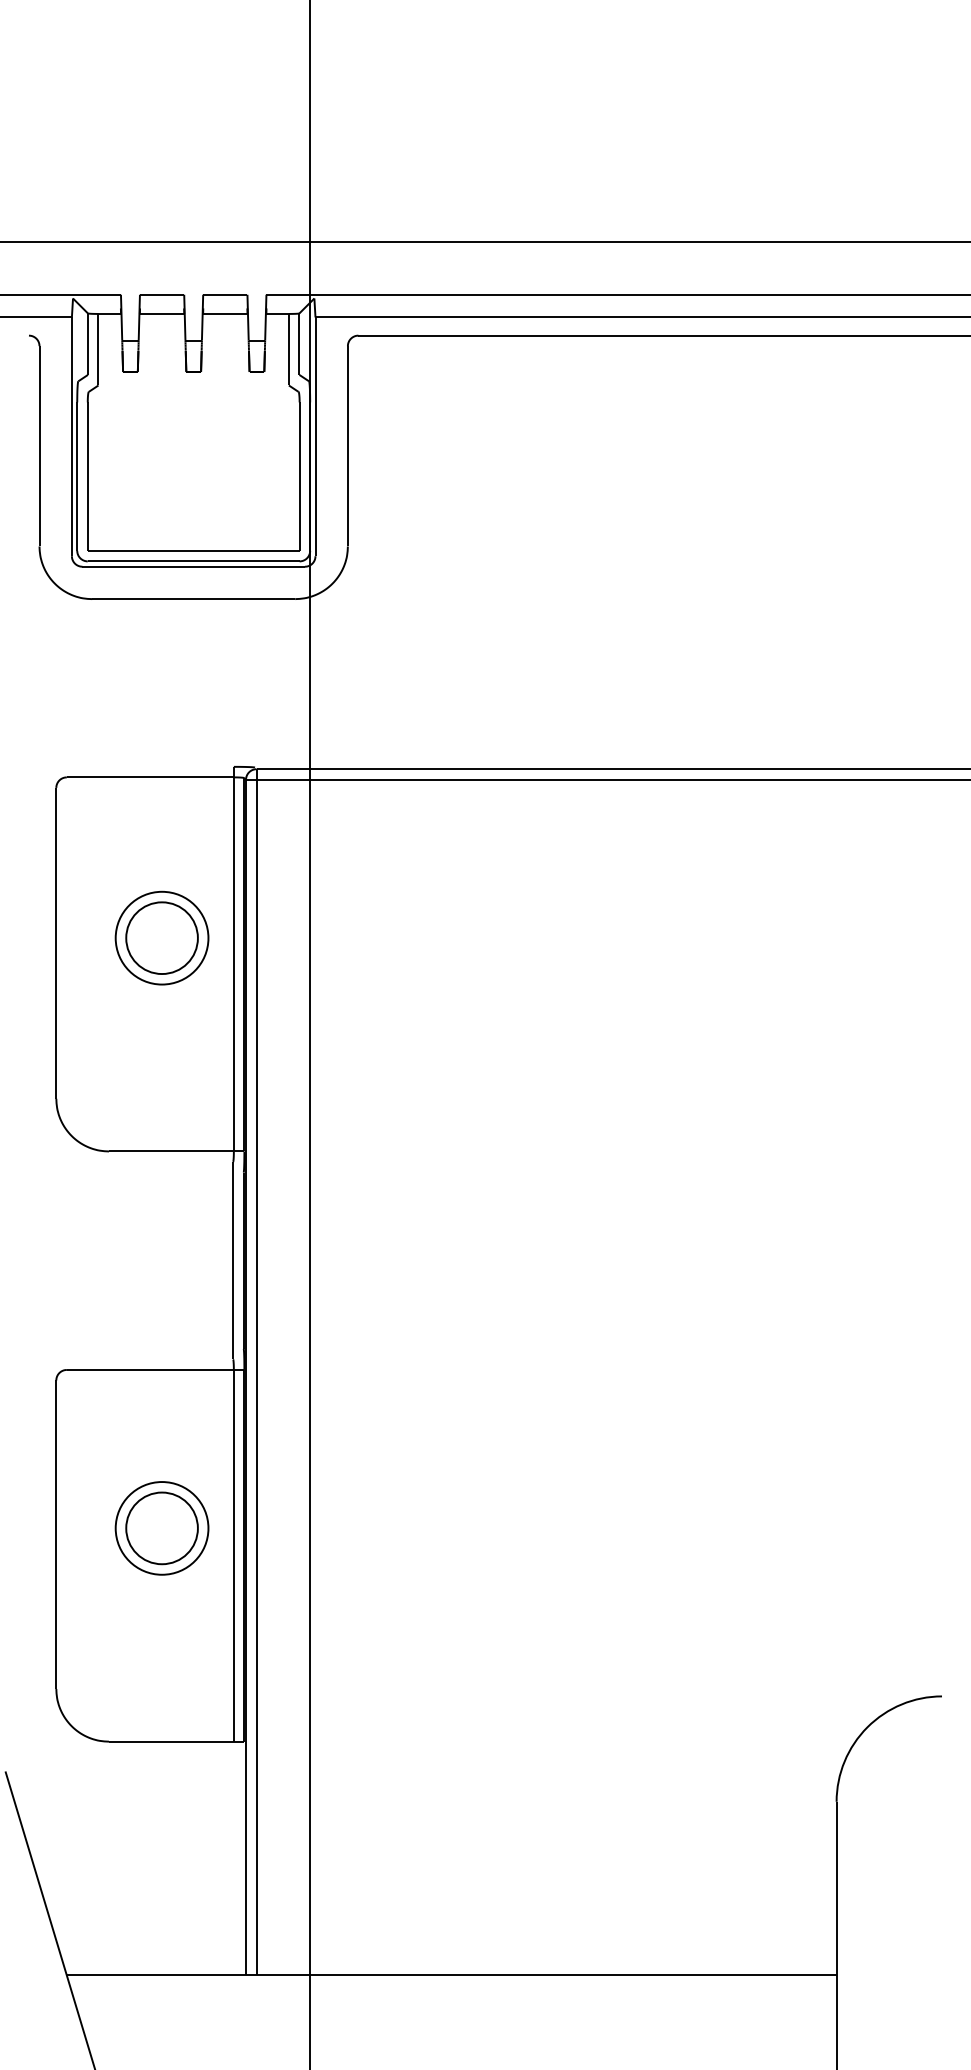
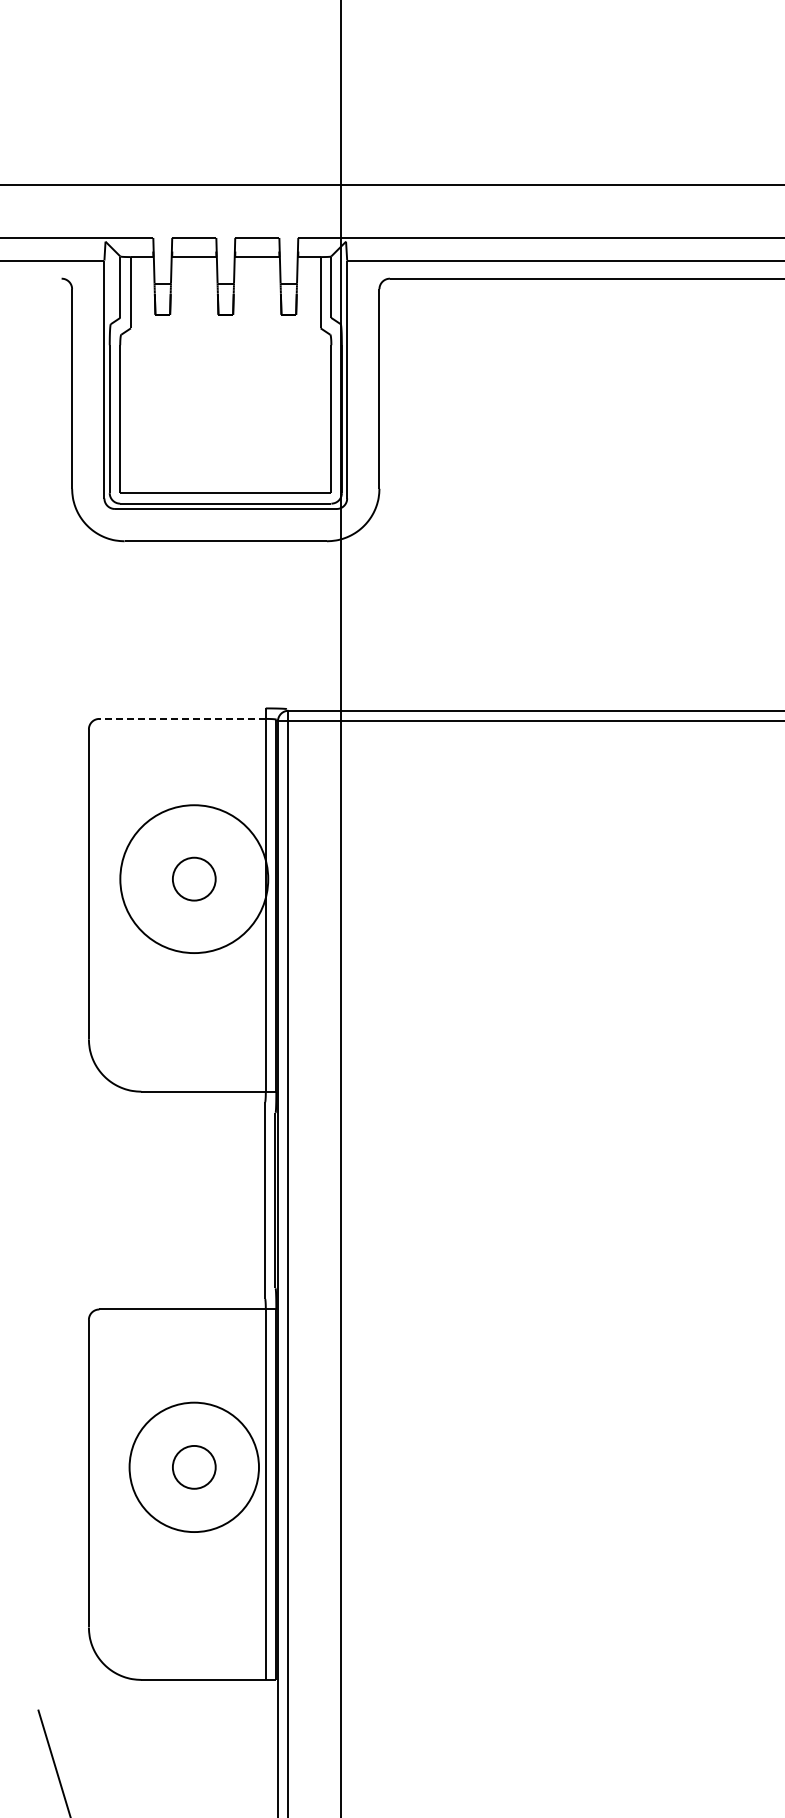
line: (149, 777) -> (181, 719), solid -> dashed
circle: (161, 937) -> (193, 878), size x1.6
circle: (161, 938) -> (193, 879), size x0.6
circle: (161, 1528) -> (193, 1467), size x0.6
circle: (161, 1528) -> (193, 1467), size x1.4

